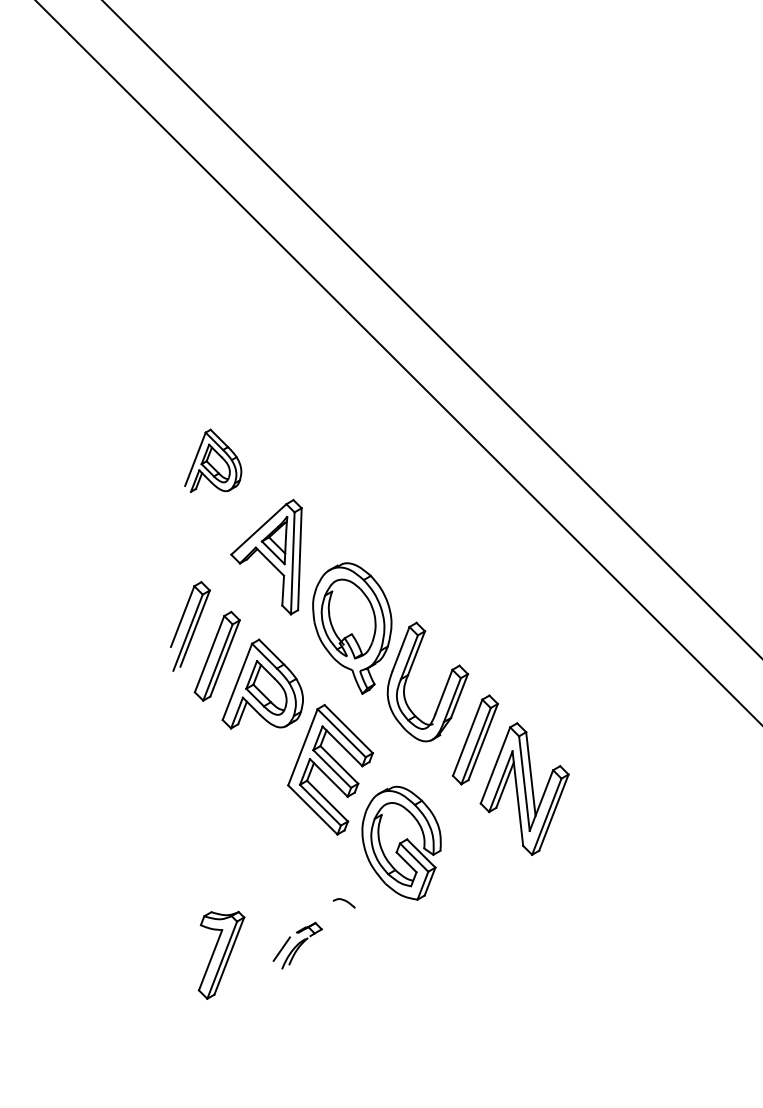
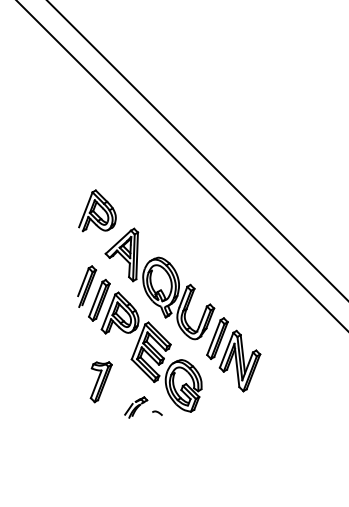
part: (213, 460) -> (97, 210), size x1.43
part: (298, 945) -> (136, 407), moved
part: (219, 956) -> (100, 382), moved

